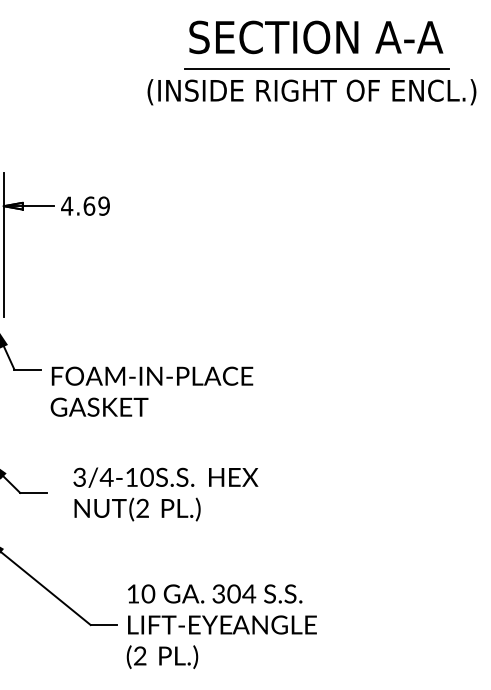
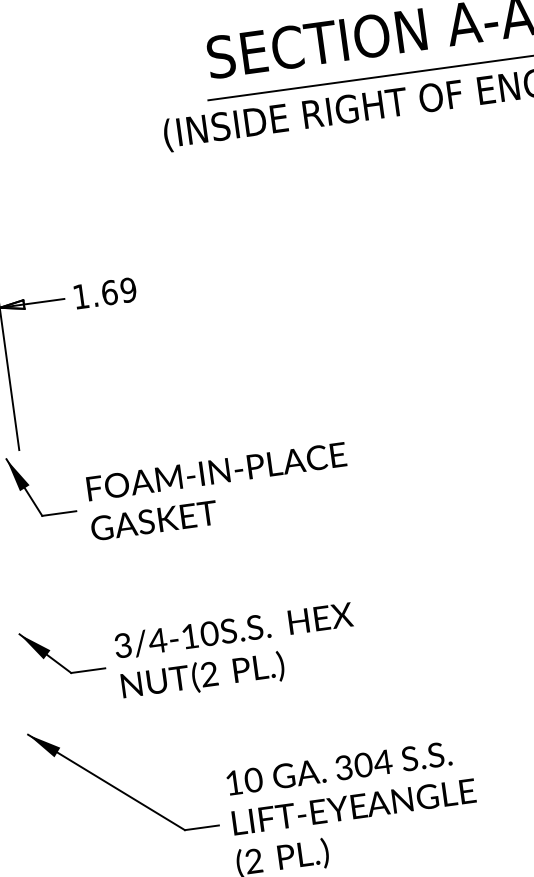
text: (67, 205) -> (81, 295), 4.69 -> 1.69
text: (151, 391) -> (218, 491), moved
text: (165, 494) -> (236, 652), moved

